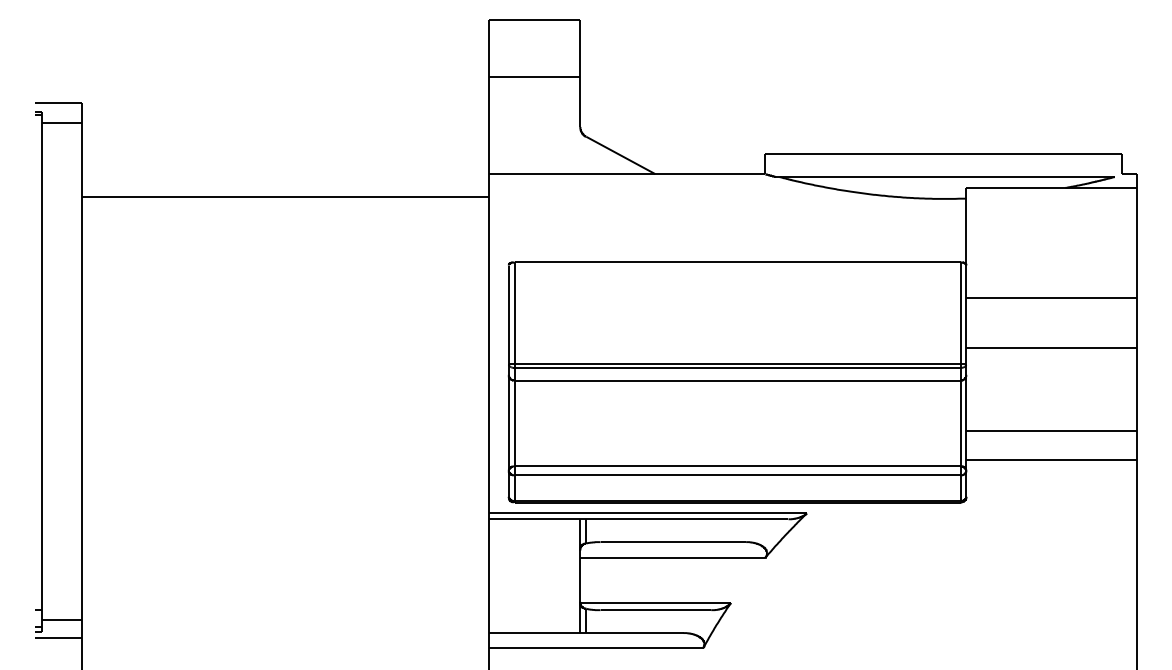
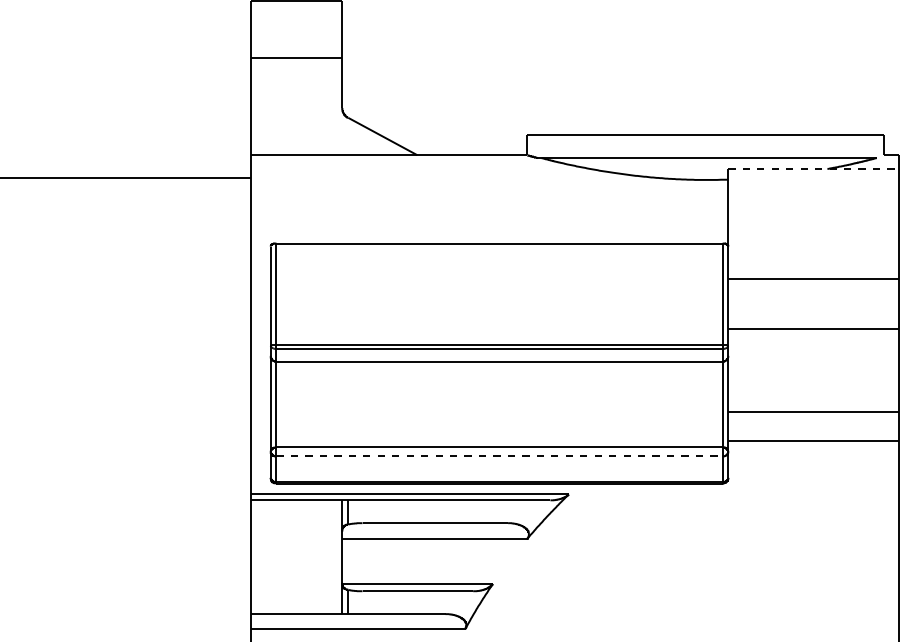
line: (1052, 187) -> (814, 168), solid -> dashed
line: (738, 475) -> (500, 456), solid -> dashed

